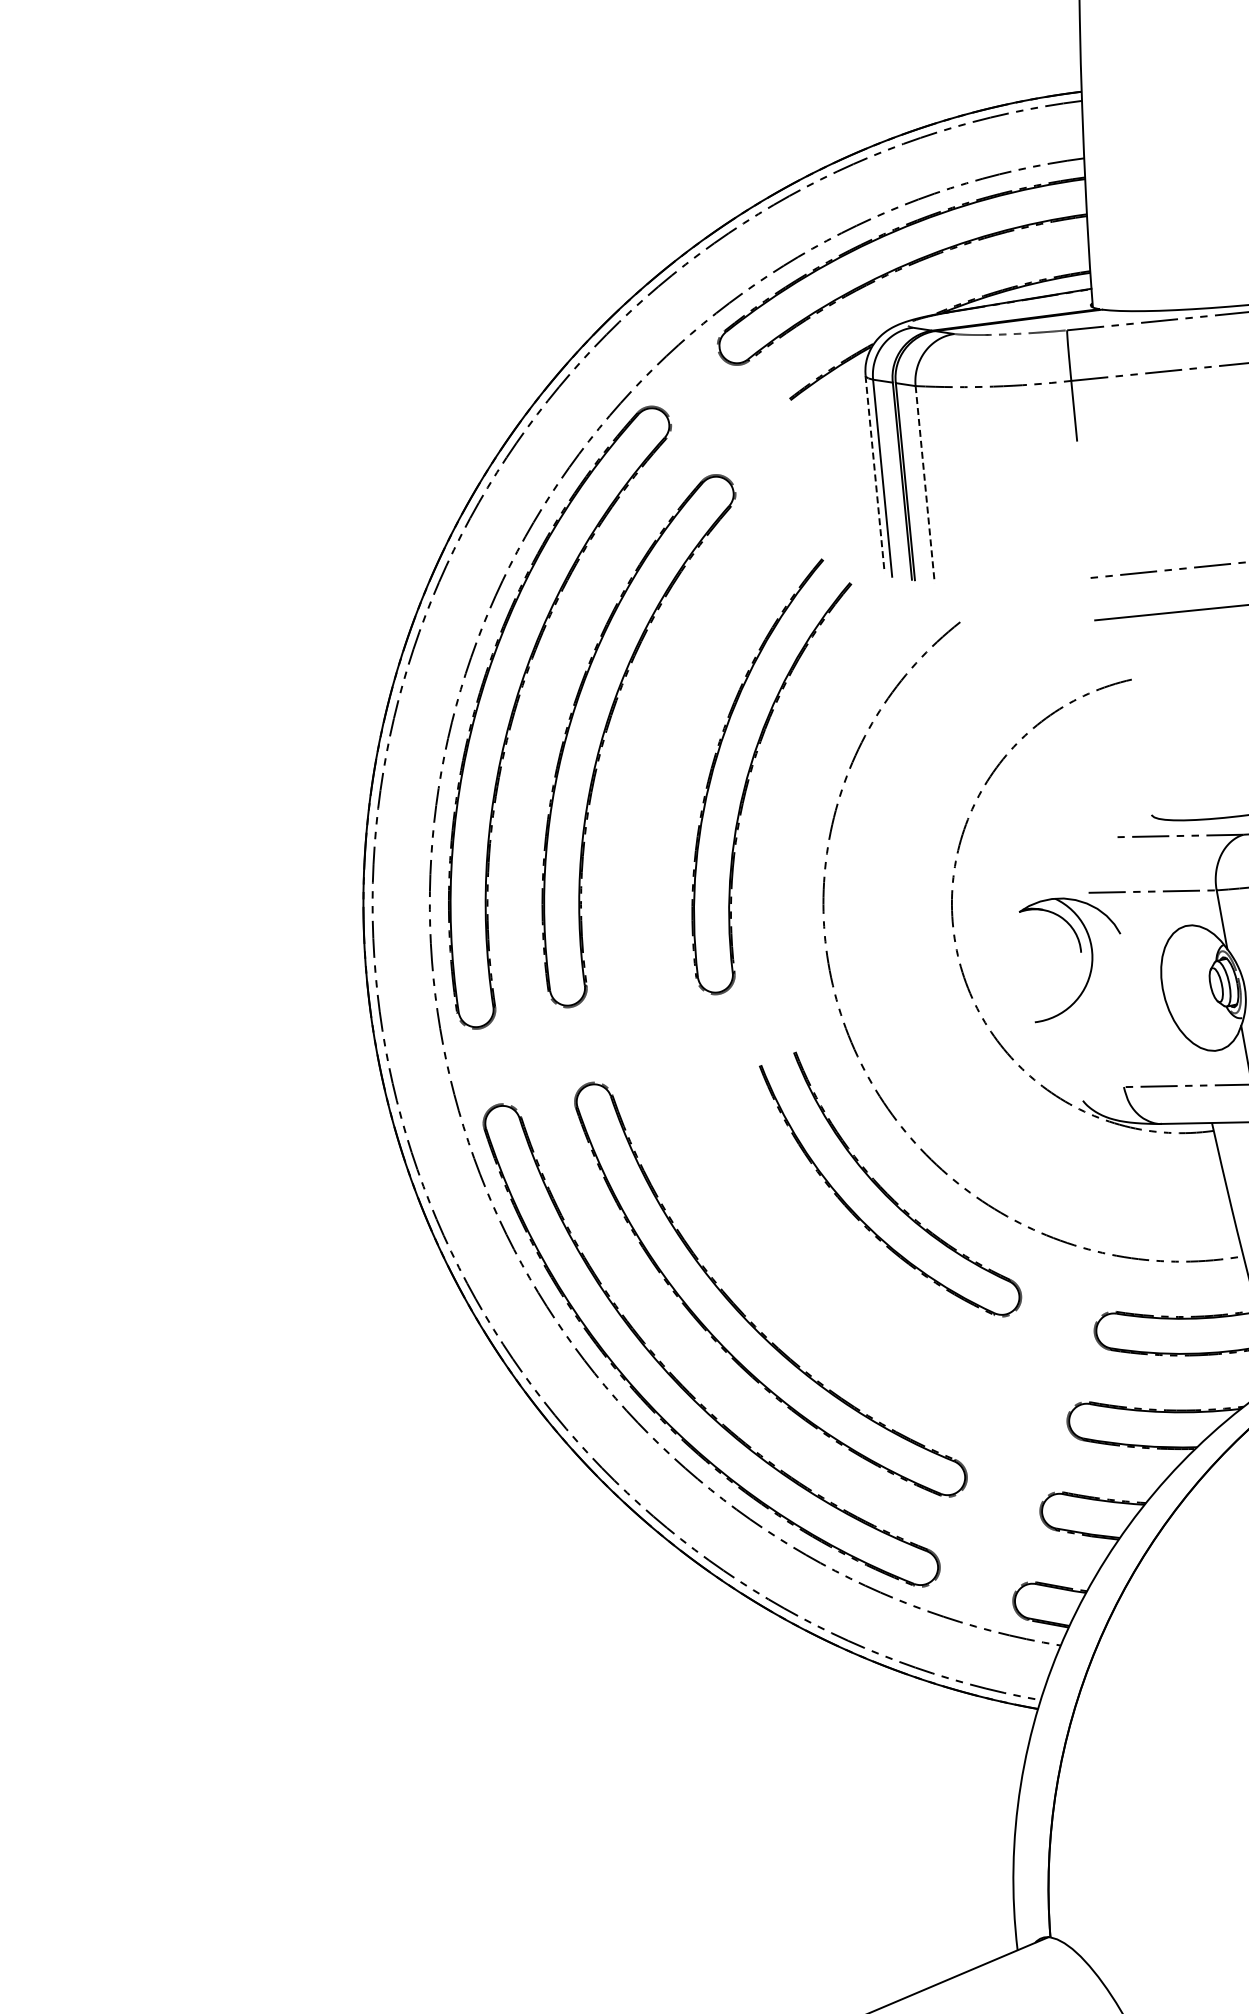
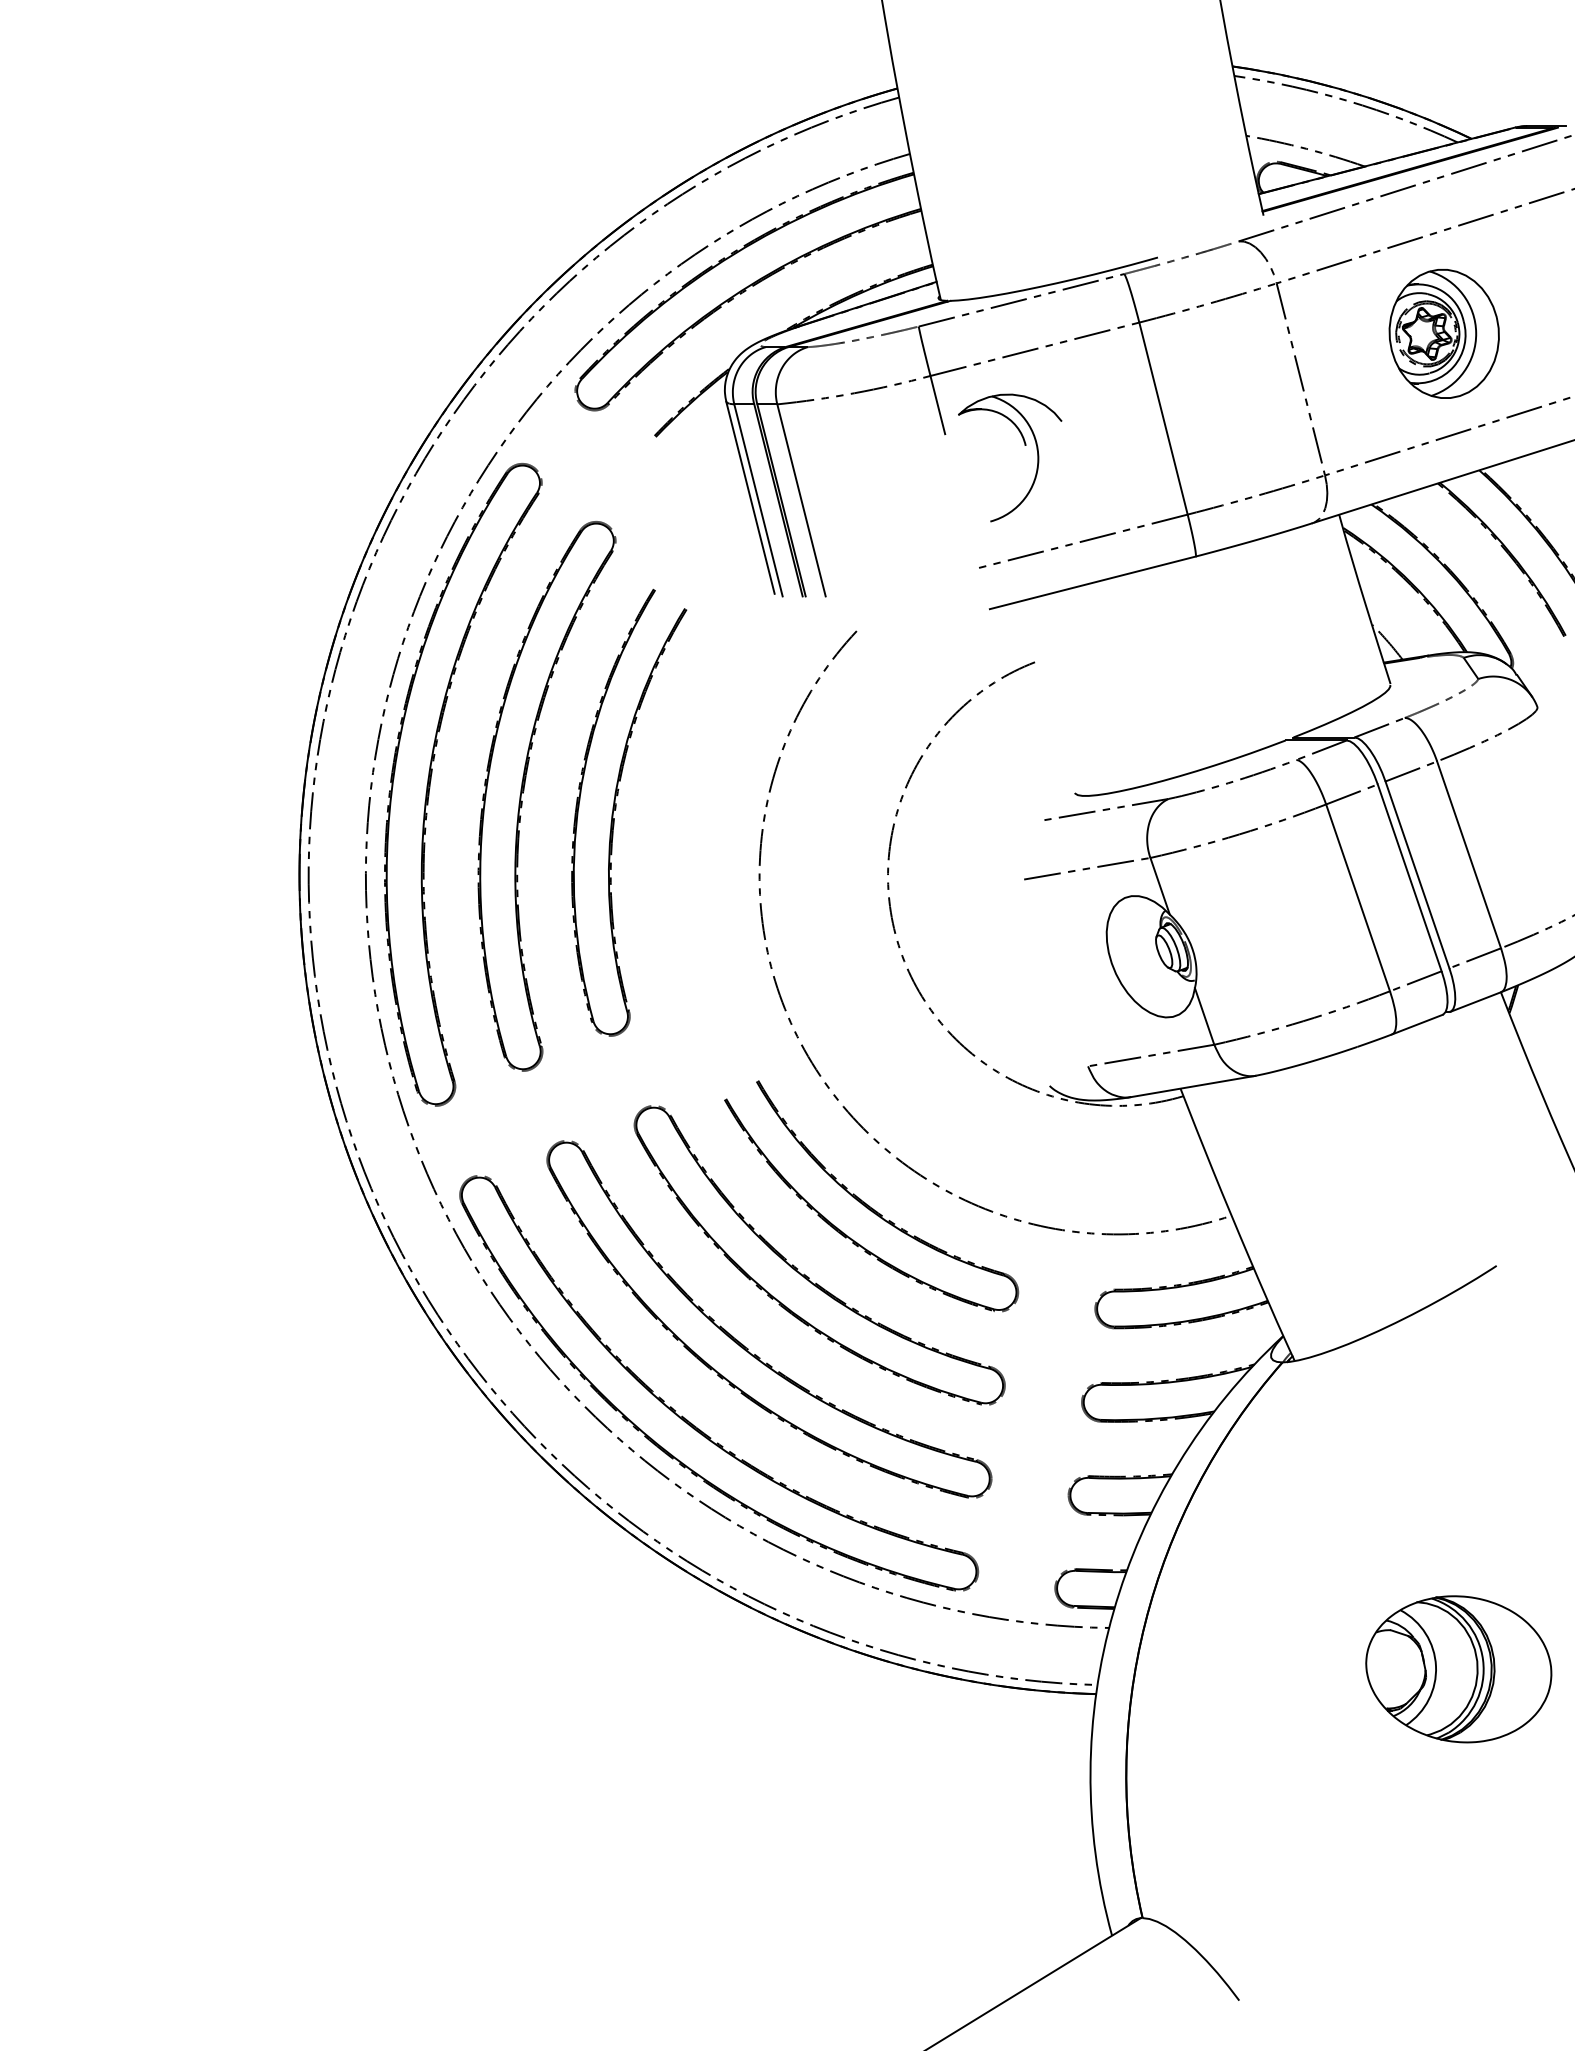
line: (875, 475) -> (750, 498), dashed -> solid
line: (925, 484) -> (801, 500), dashed -> solid
part: (752, 771) -> (616, 809), moved
part: (1080, 952) -> (1024, 445), moved
part: (812, 1249) -> (804, 1273), added

